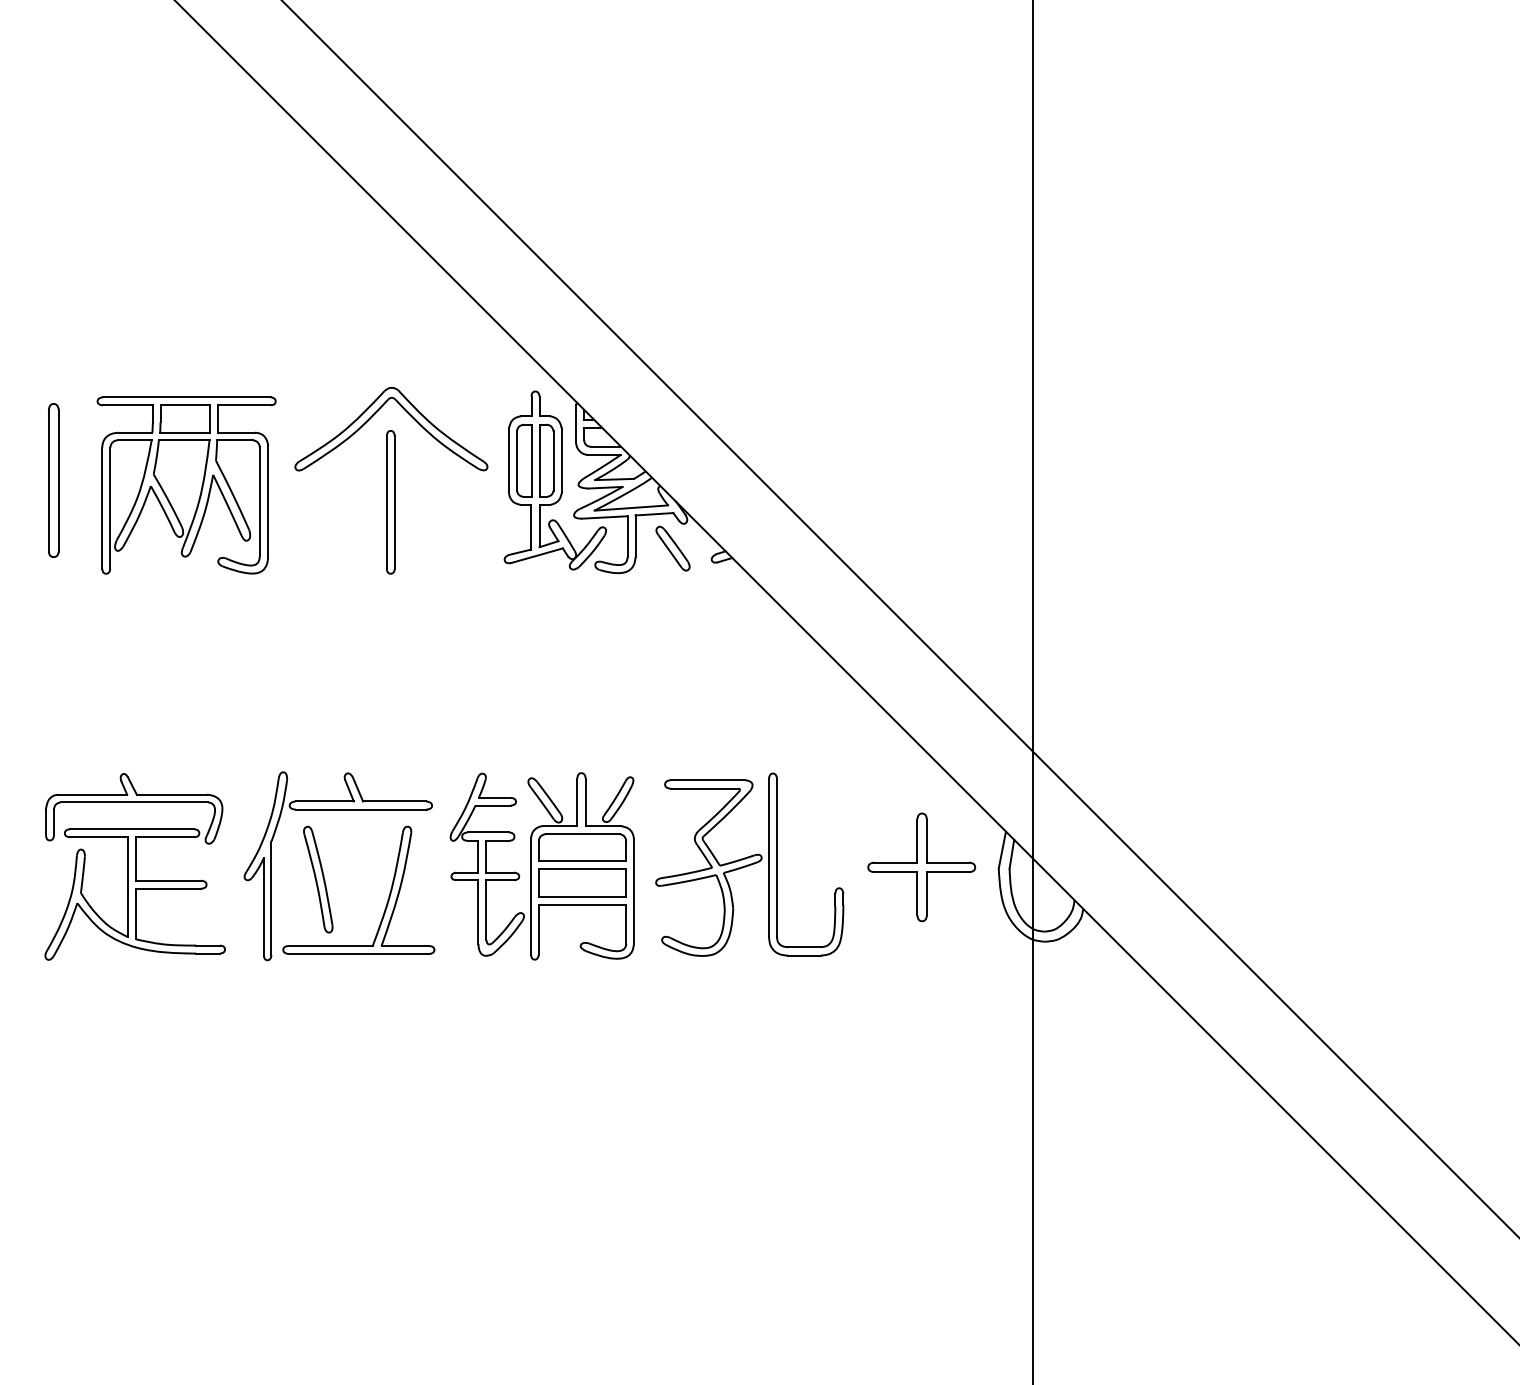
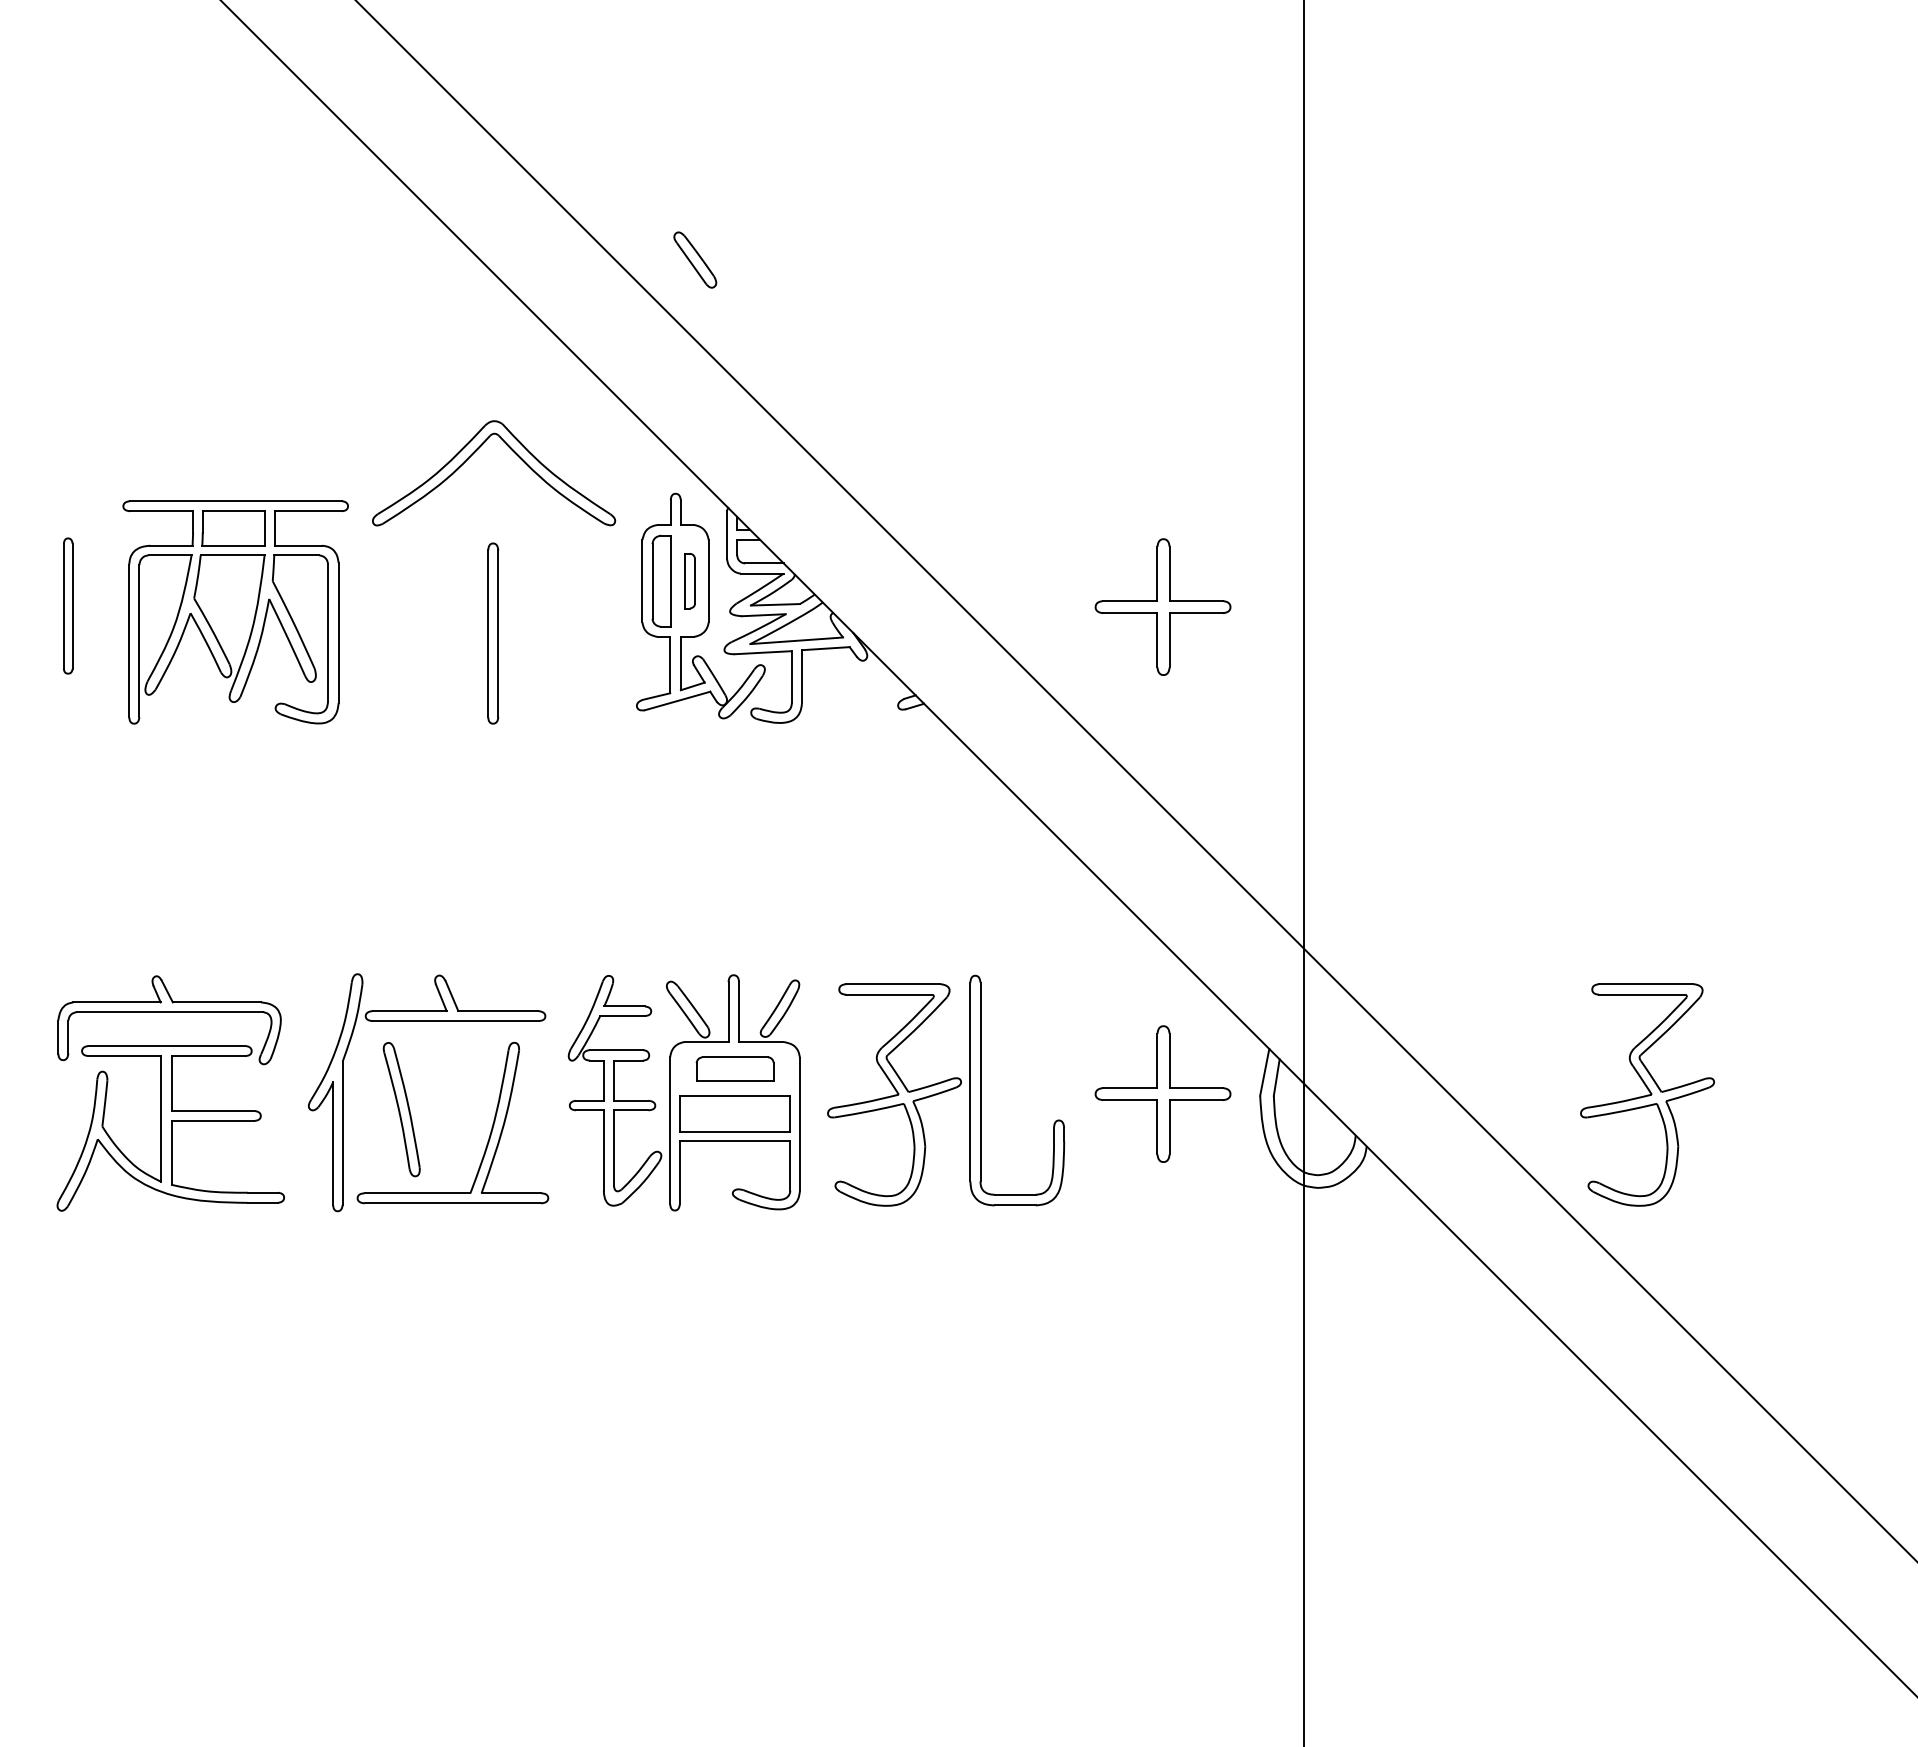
part: (375, 413) -> (474, 453), moved
part: (546, 460) -> (689, 580), size x0.6
part: (54, 480) -> (68, 605), size x0.7
part: (921, 480) -> (1162, 606), added
part: (673, 548) -> (695, 259), moved
part: (582, 847) -> (735, 1068), size x0.7
part: (1305, 867) -> (1647, 1094), added

